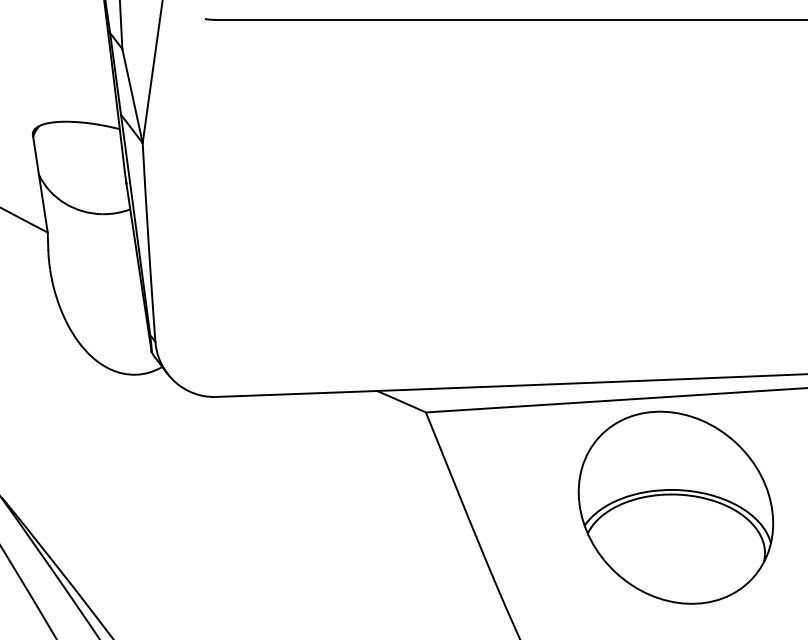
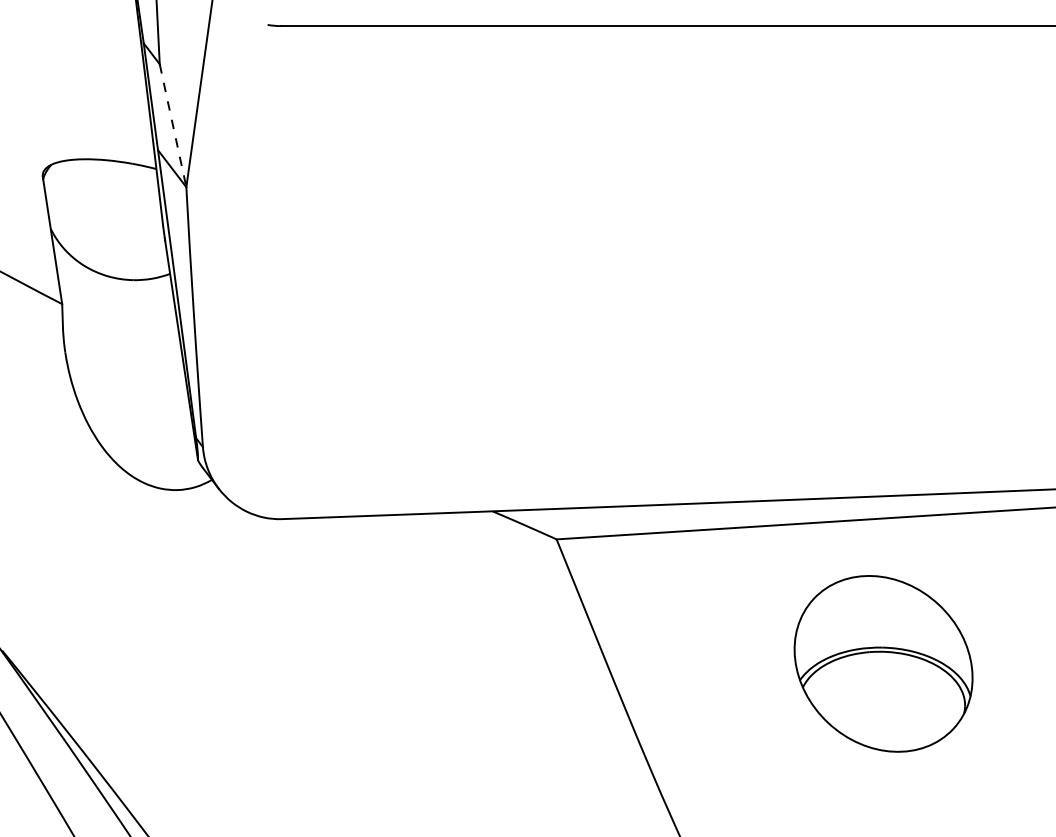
line: (132, 96) -> (173, 126), solid -> dashed
part: (675, 507) -> (882, 663), size x0.7

